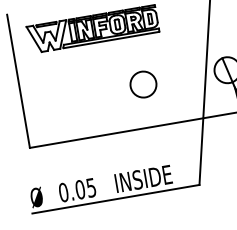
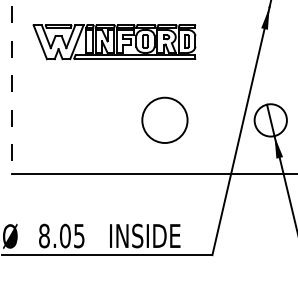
line: (18, 81) -> (12, 90), solid -> dashed
circle: (143, 84) -> (164, 120), size x1.4
text: (63, 192) -> (44, 235), 0.05 -> 8.05

